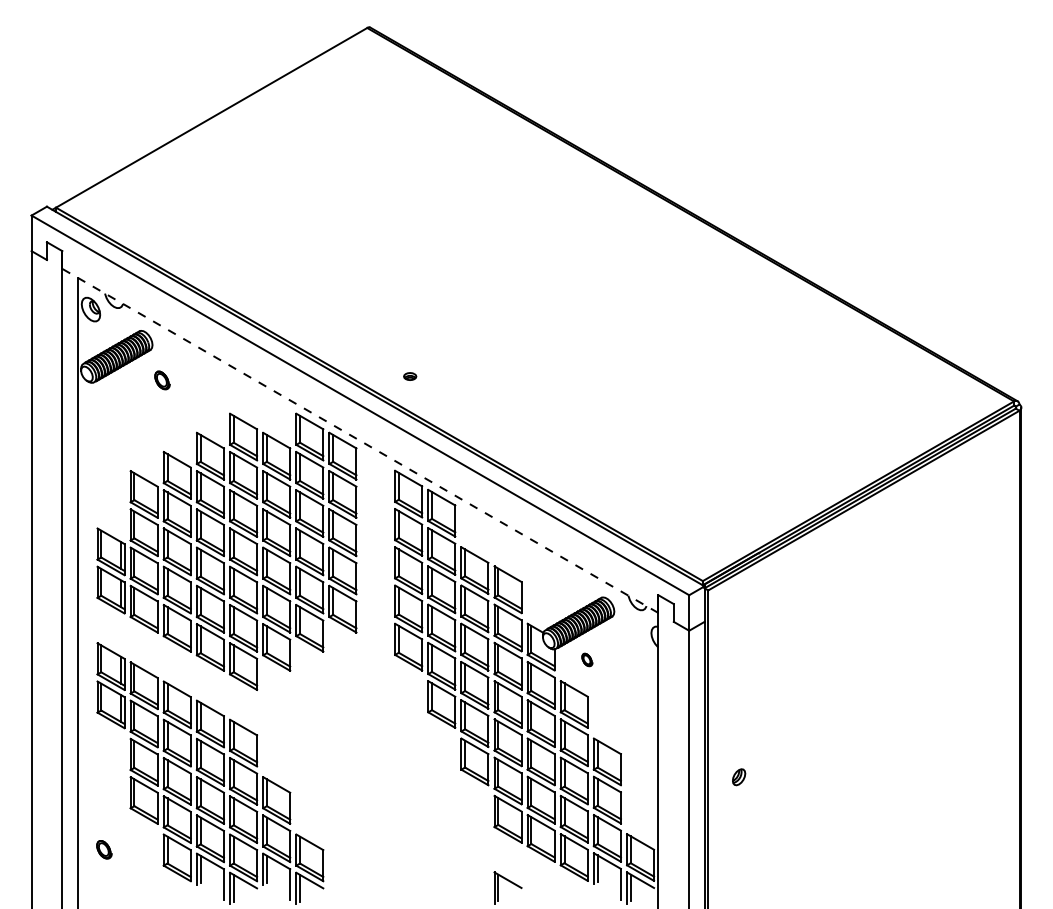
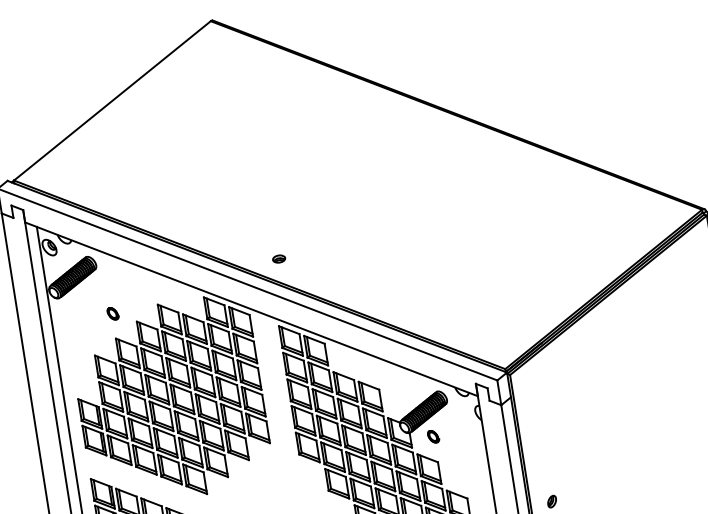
part: (409, 376) -> (278, 259), size x1.43
part: (162, 380) -> (113, 313), moved
line: (359, 440) -> (250, 309), dashed -> solid
part: (587, 659) -> (433, 436), size x1.43

